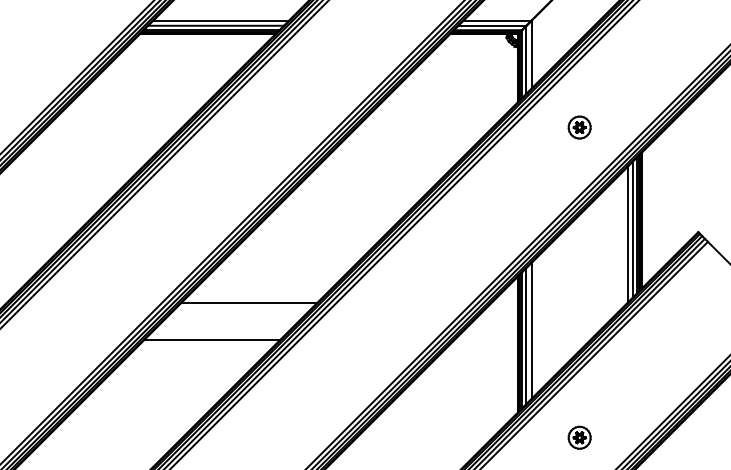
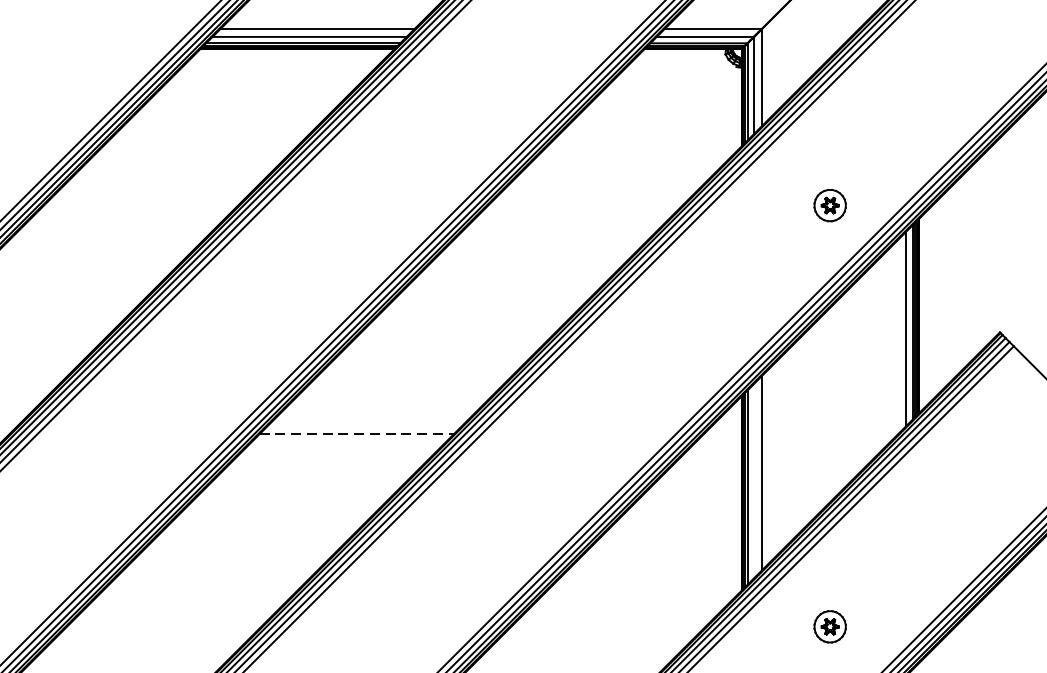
part: (579, 127) -> (829, 205), moved
line: (627, 234) -> (898, 335), removed
line: (249, 303) -> (357, 434), solid -> dashed
line: (526, 335) -> (754, 480), removed
line: (211, 340) -> (303, 487), removed

